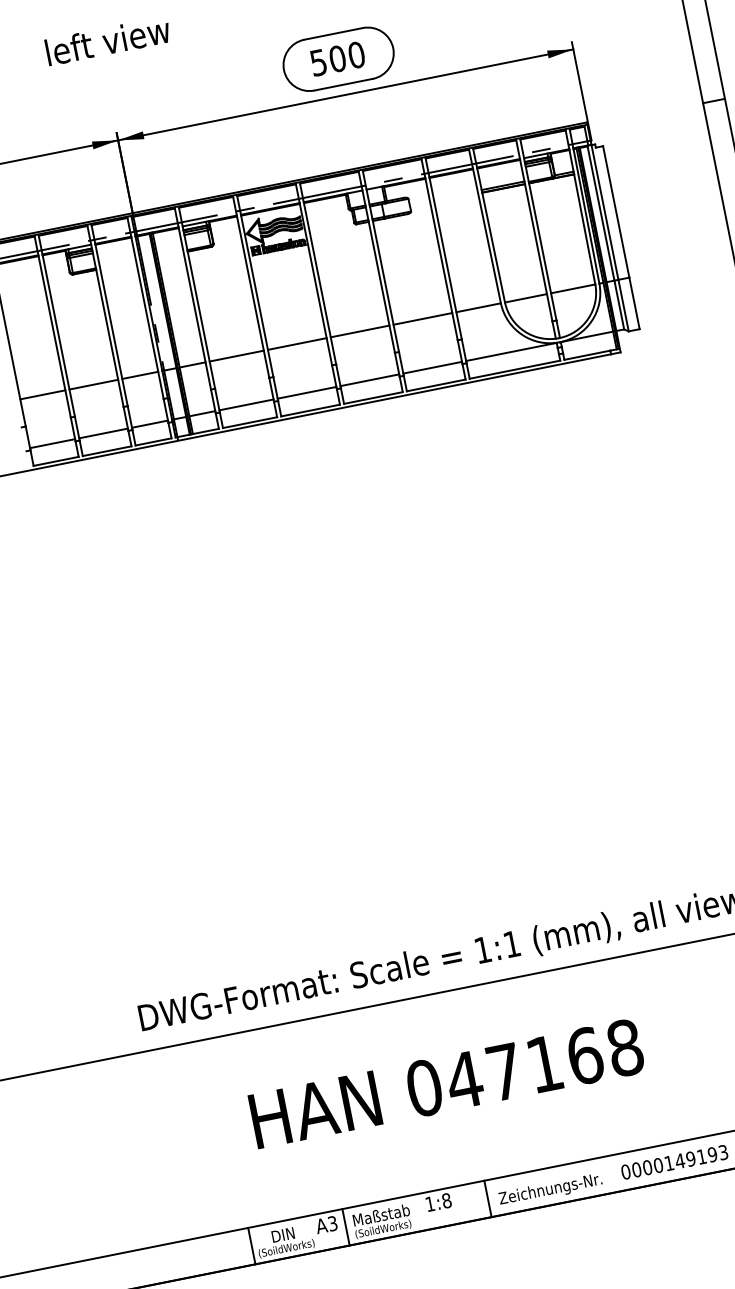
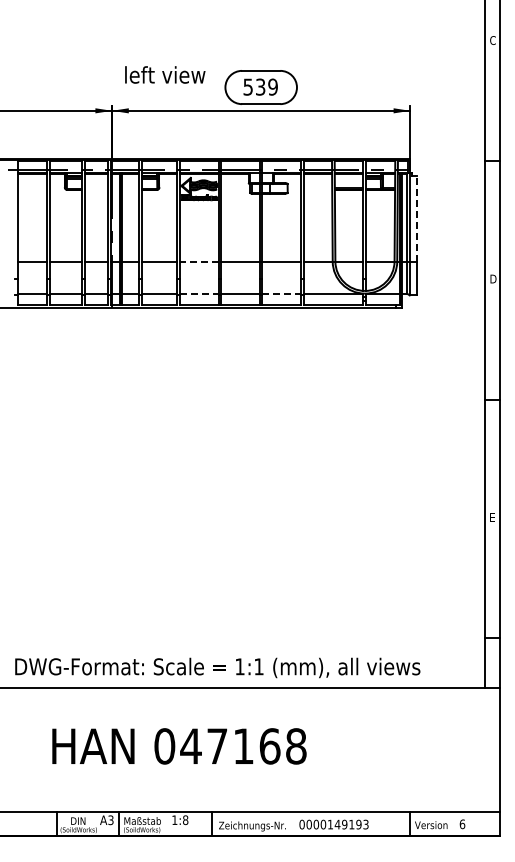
text: (108, 40) -> (165, 74), moved
text: (346, 56) -> (266, 86), 500 -> 539
line: (615, 211) -> (416, 218), solid -> dashed
line: (295, 344) -> (198, 261), solid -> dashed
line: (433, 367) -> (282, 293), solid -> dashed
line: (307, 392) -> (199, 293), solid -> dashed
text: (446, 1083) -> (179, 746), moved

